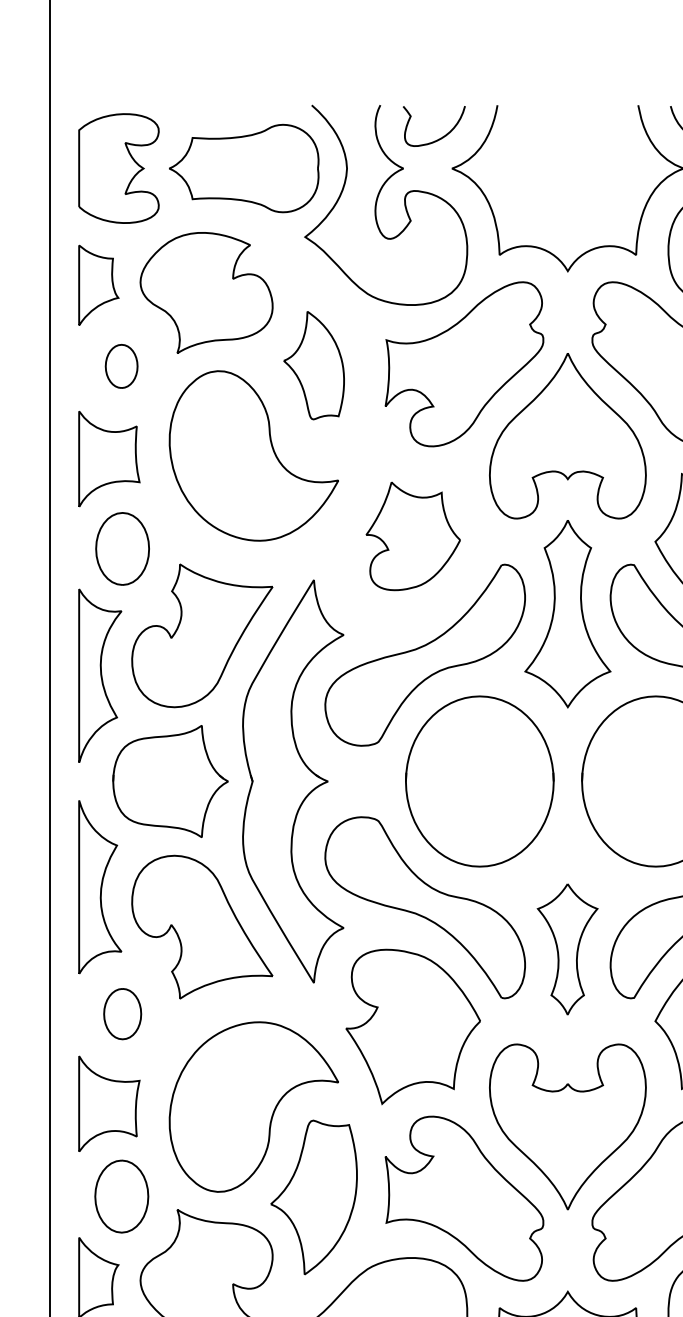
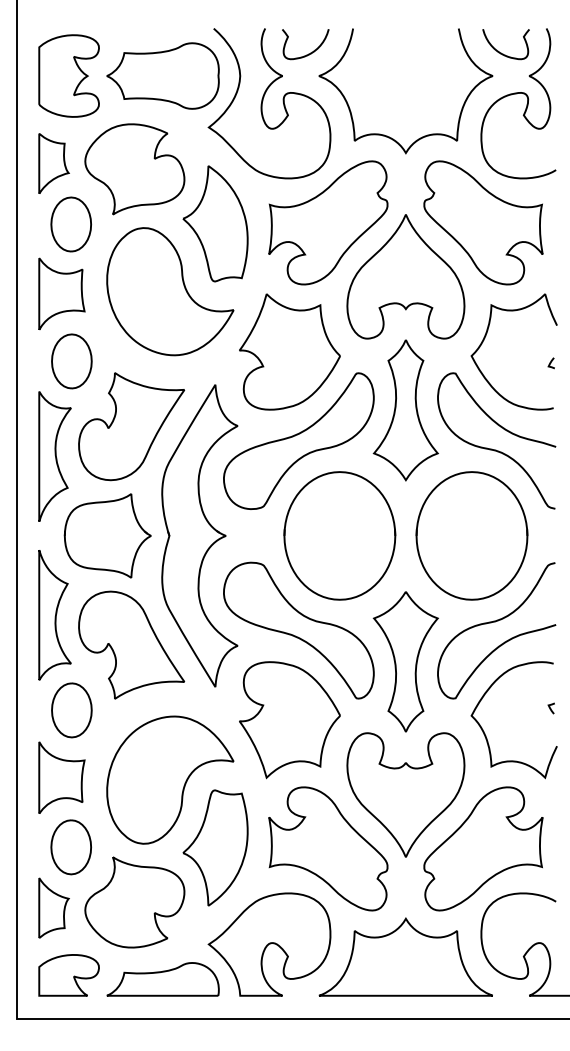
part: (314, 365) -> (215, 223), size x1.43
part: (120, 366) -> (70, 224), size x1.67
part: (412, 535) -> (289, 351), size x1.43
part: (567, 948) -> (405, 661), size x1.43
part: (122, 1014) -> (71, 710), size x1.43

